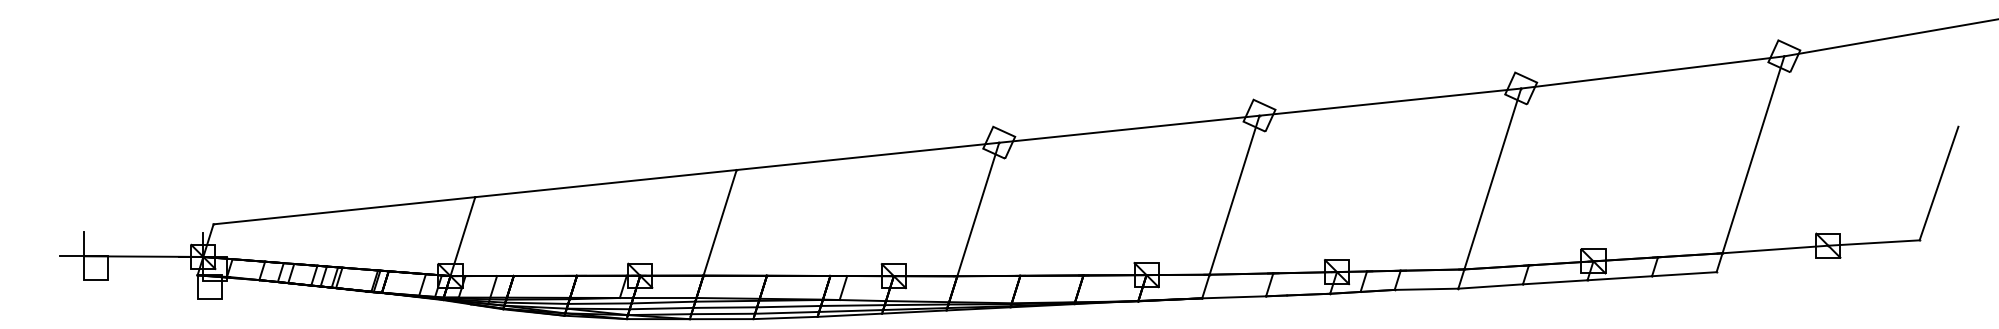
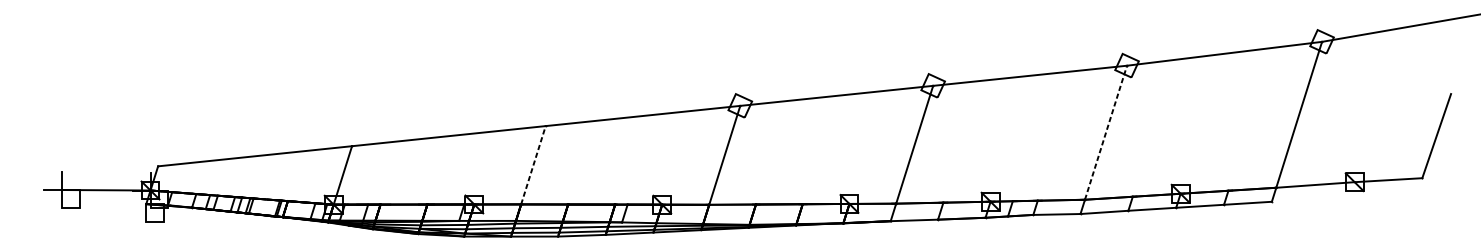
line: (1492, 179) -> (1105, 133), solid -> dashed
line: (720, 222) -> (533, 164), solid -> dashed

